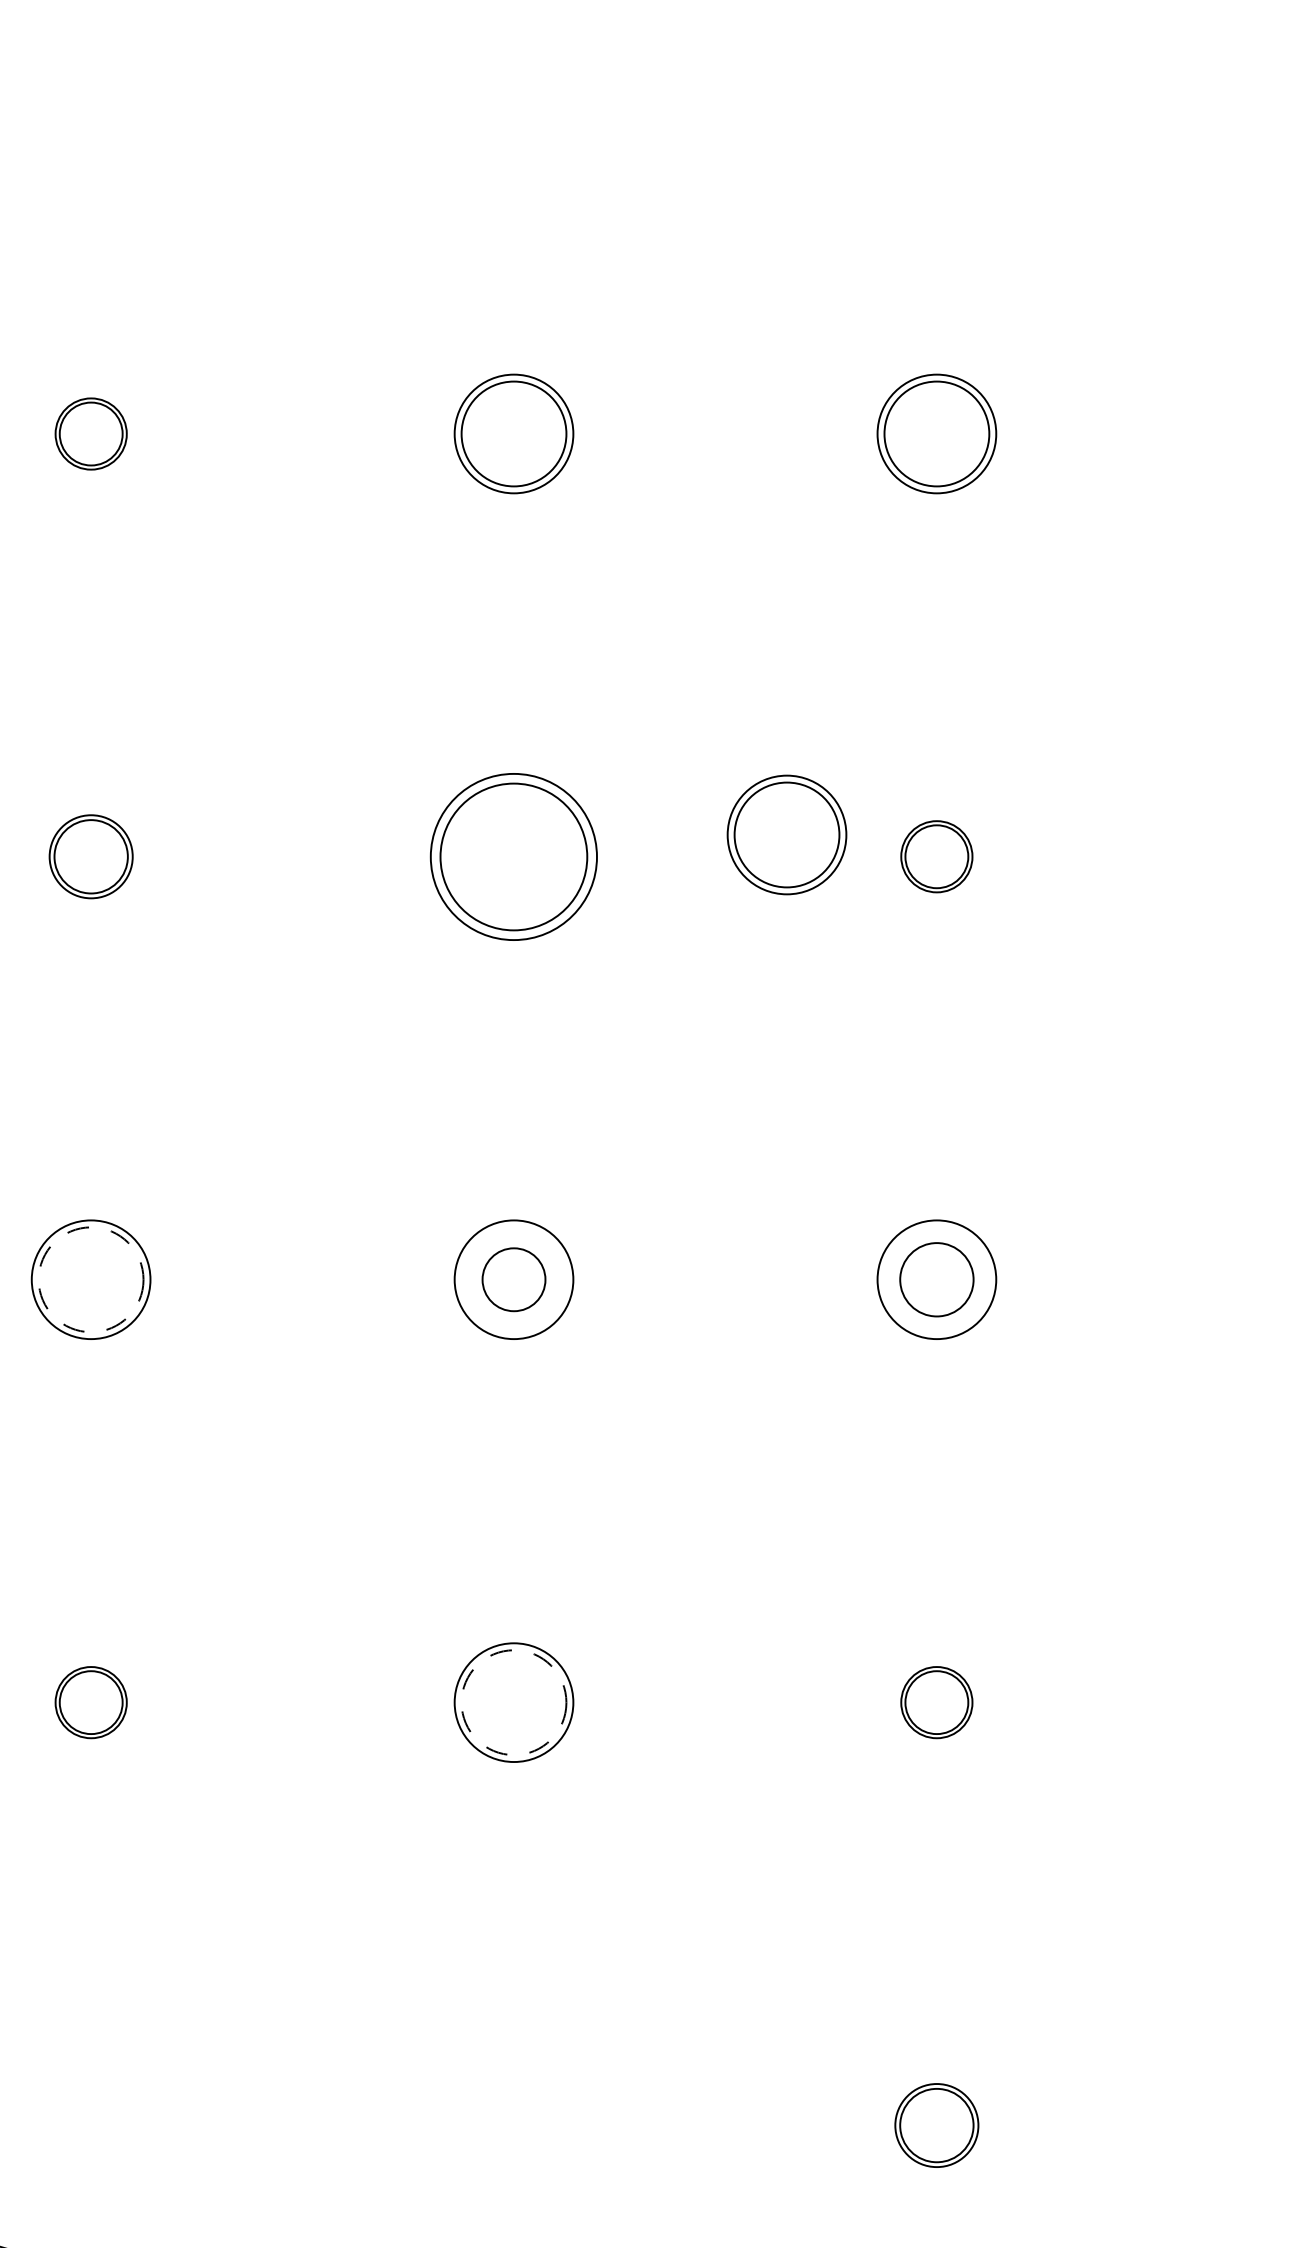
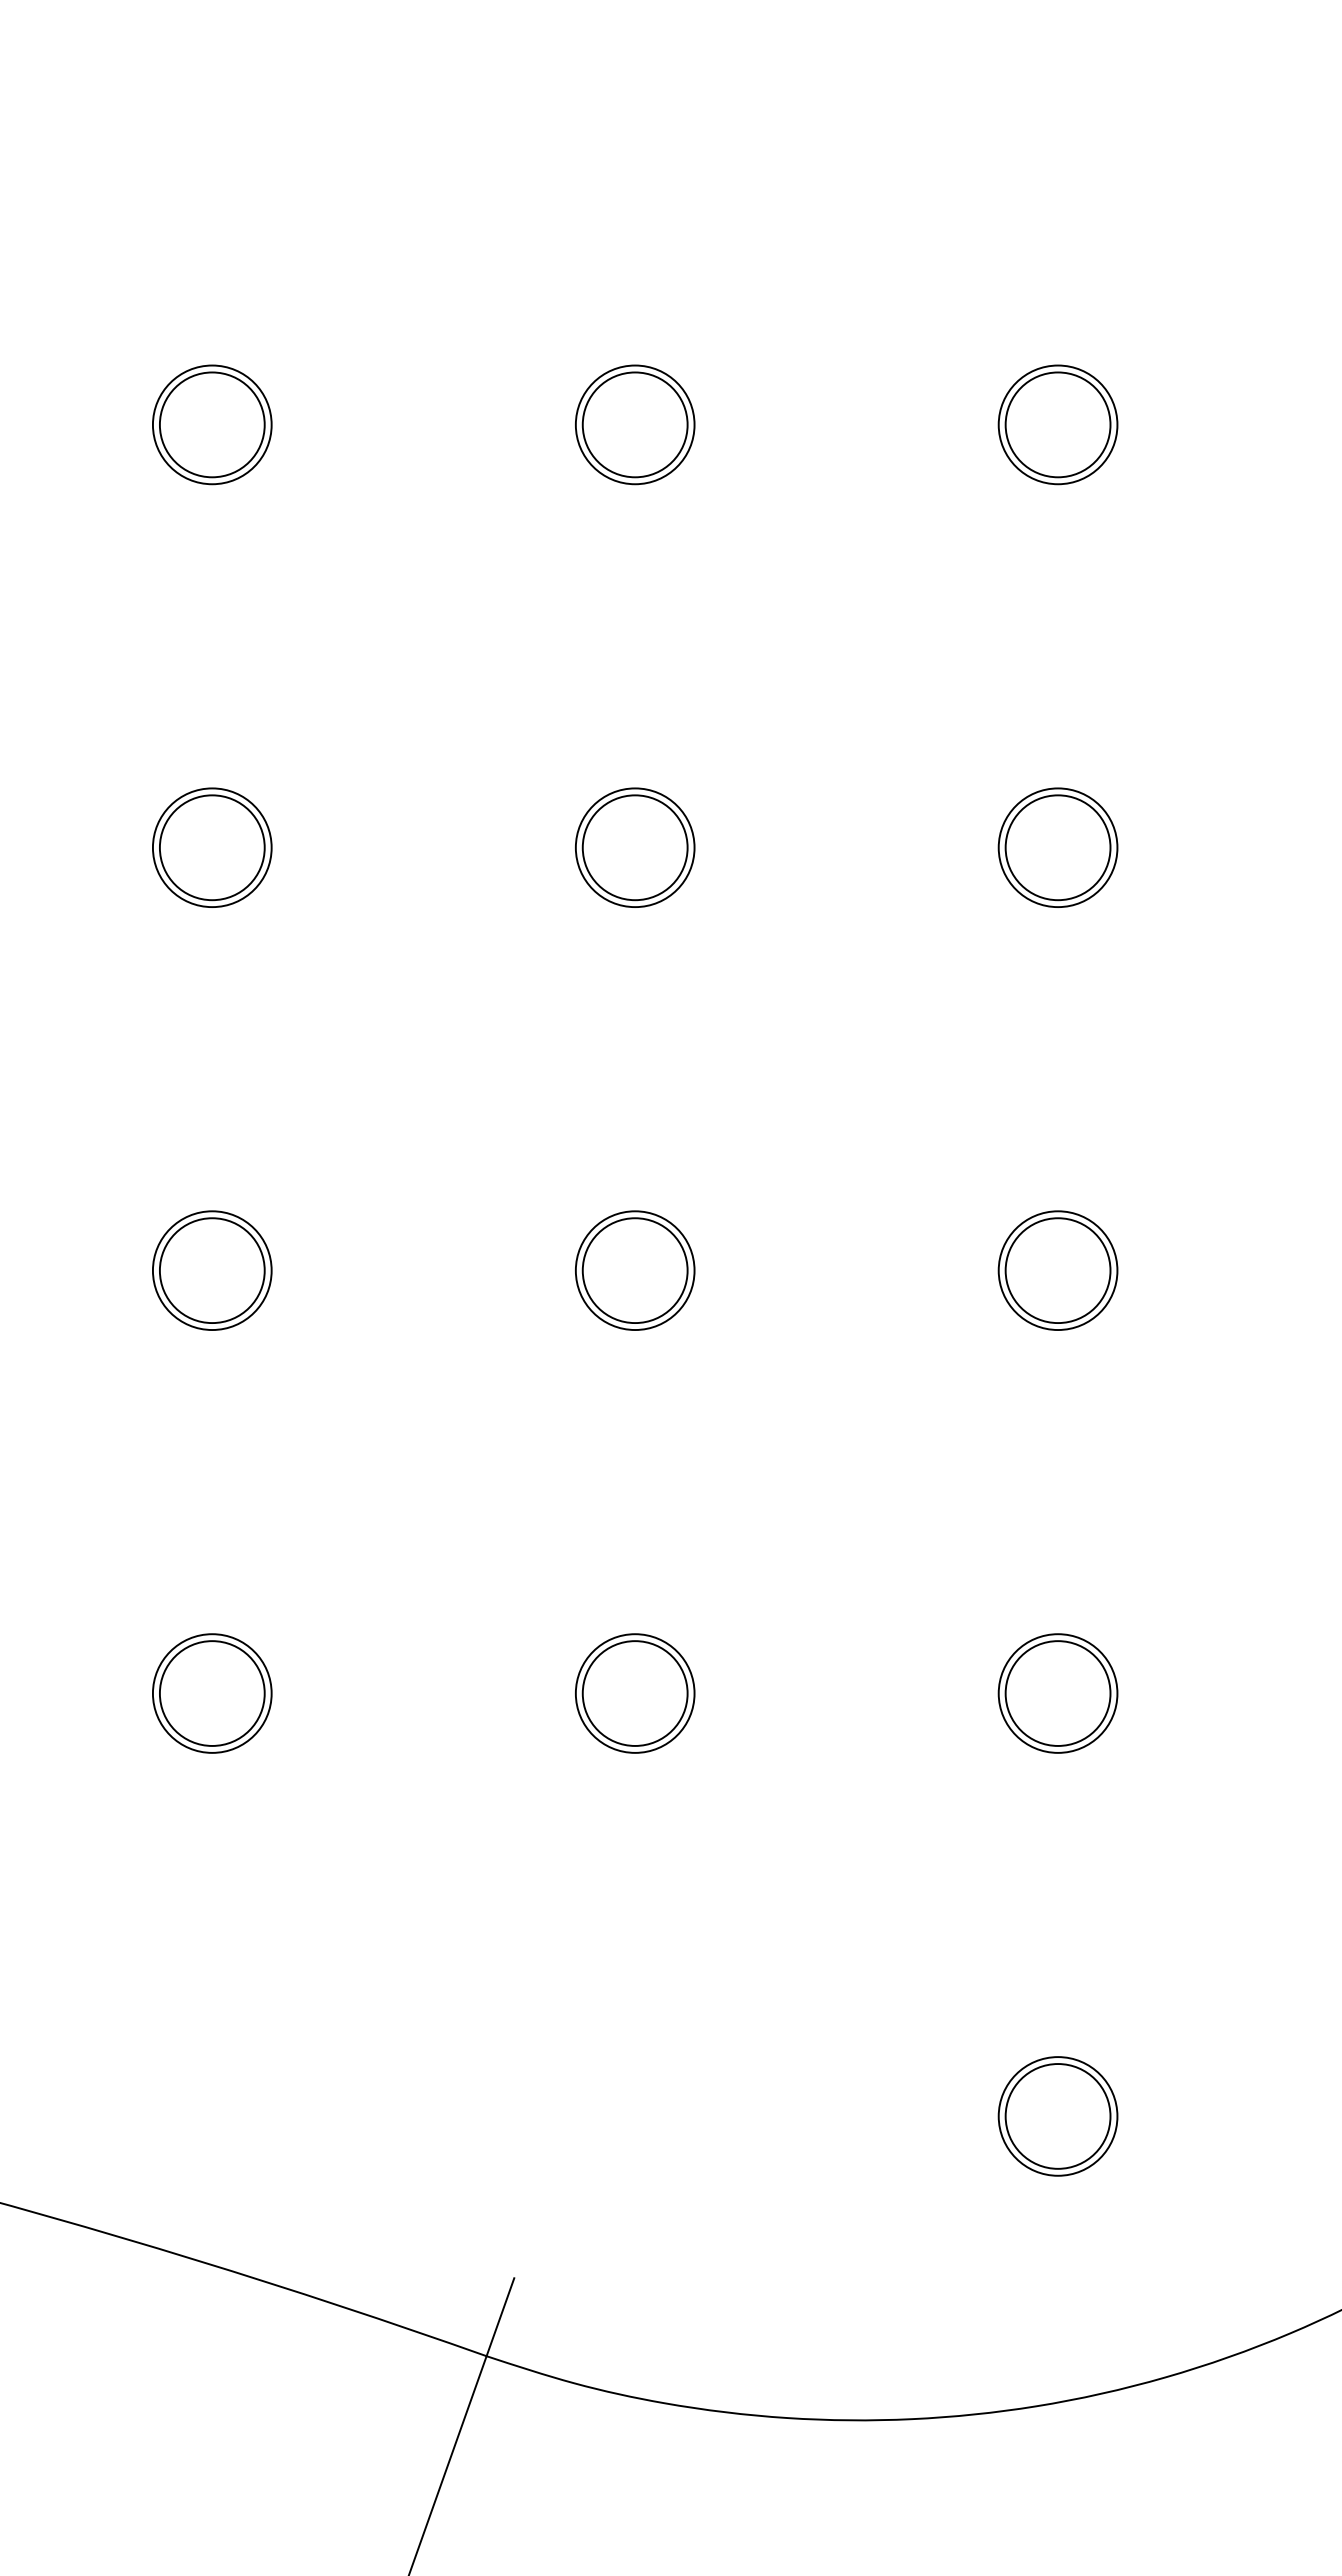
part: (91, 433) -> (212, 424), size x1.67
part: (787, 834) -> (908, 825), removed
part: (91, 856) -> (212, 847), size x1.43
part: (514, 856) -> (635, 847), size x0.71
part: (936, 856) -> (1057, 847), size x1.67
circle: (90, 1279) -> (211, 1270), dashed -> solid
circle: (513, 1279) -> (634, 1270), size x1.67
circle: (936, 1279) -> (1057, 1270), size x1.43
part: (91, 1702) -> (212, 1693), size x1.67
circle: (513, 1702) -> (634, 1693), dashed -> solid
part: (936, 1702) -> (1057, 1693), size x1.67
part: (936, 2125) -> (1057, 2116), size x1.43

